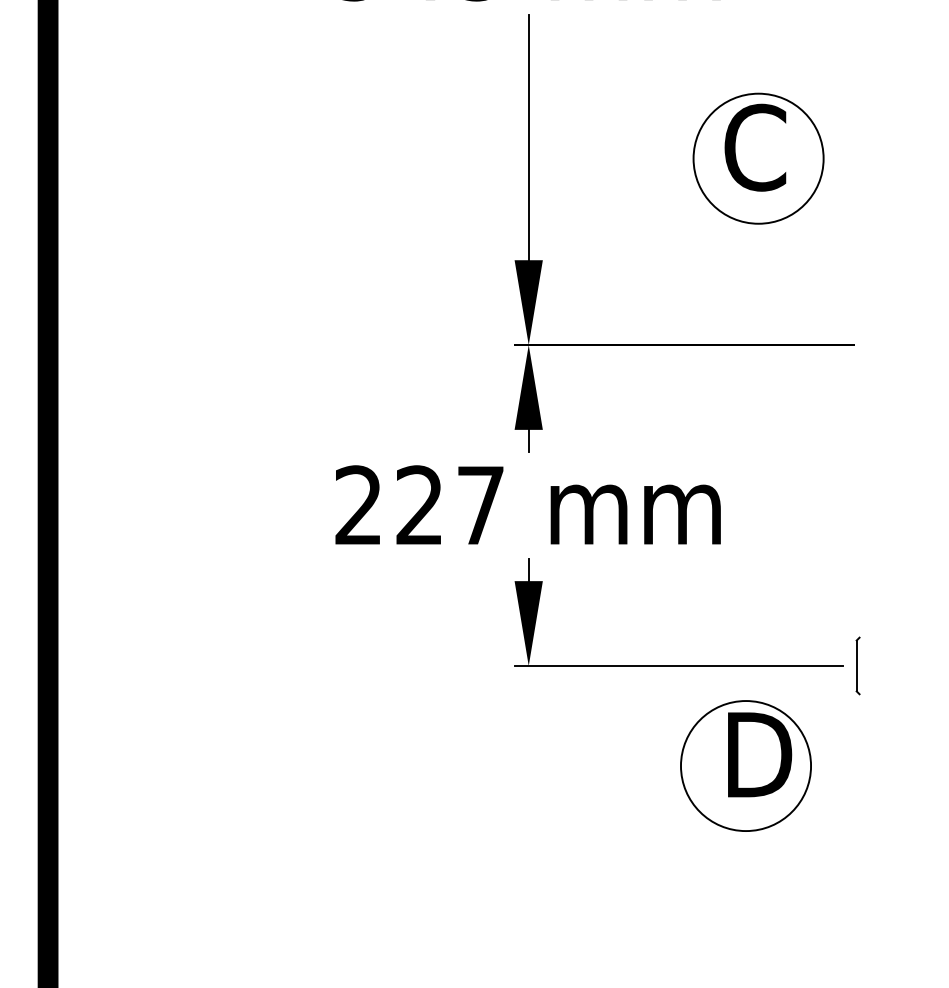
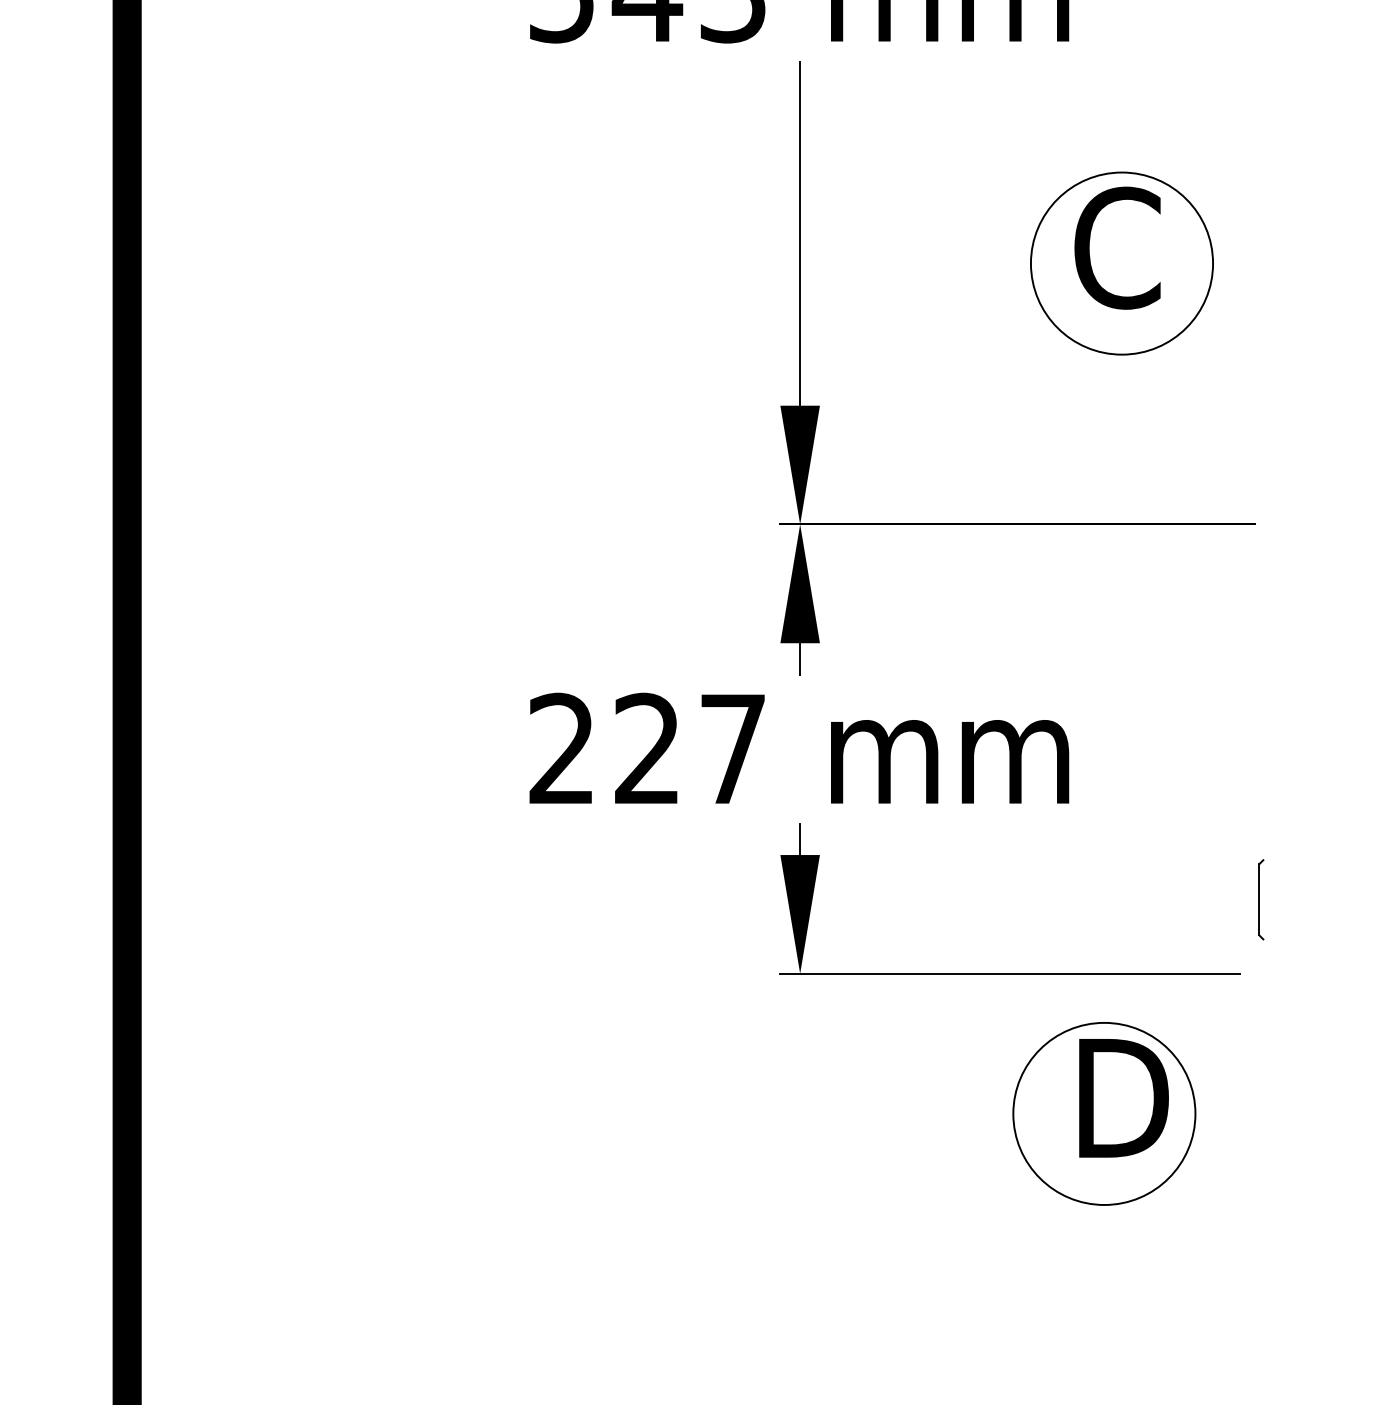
part: (858, 665) -> (1261, 899), moved

